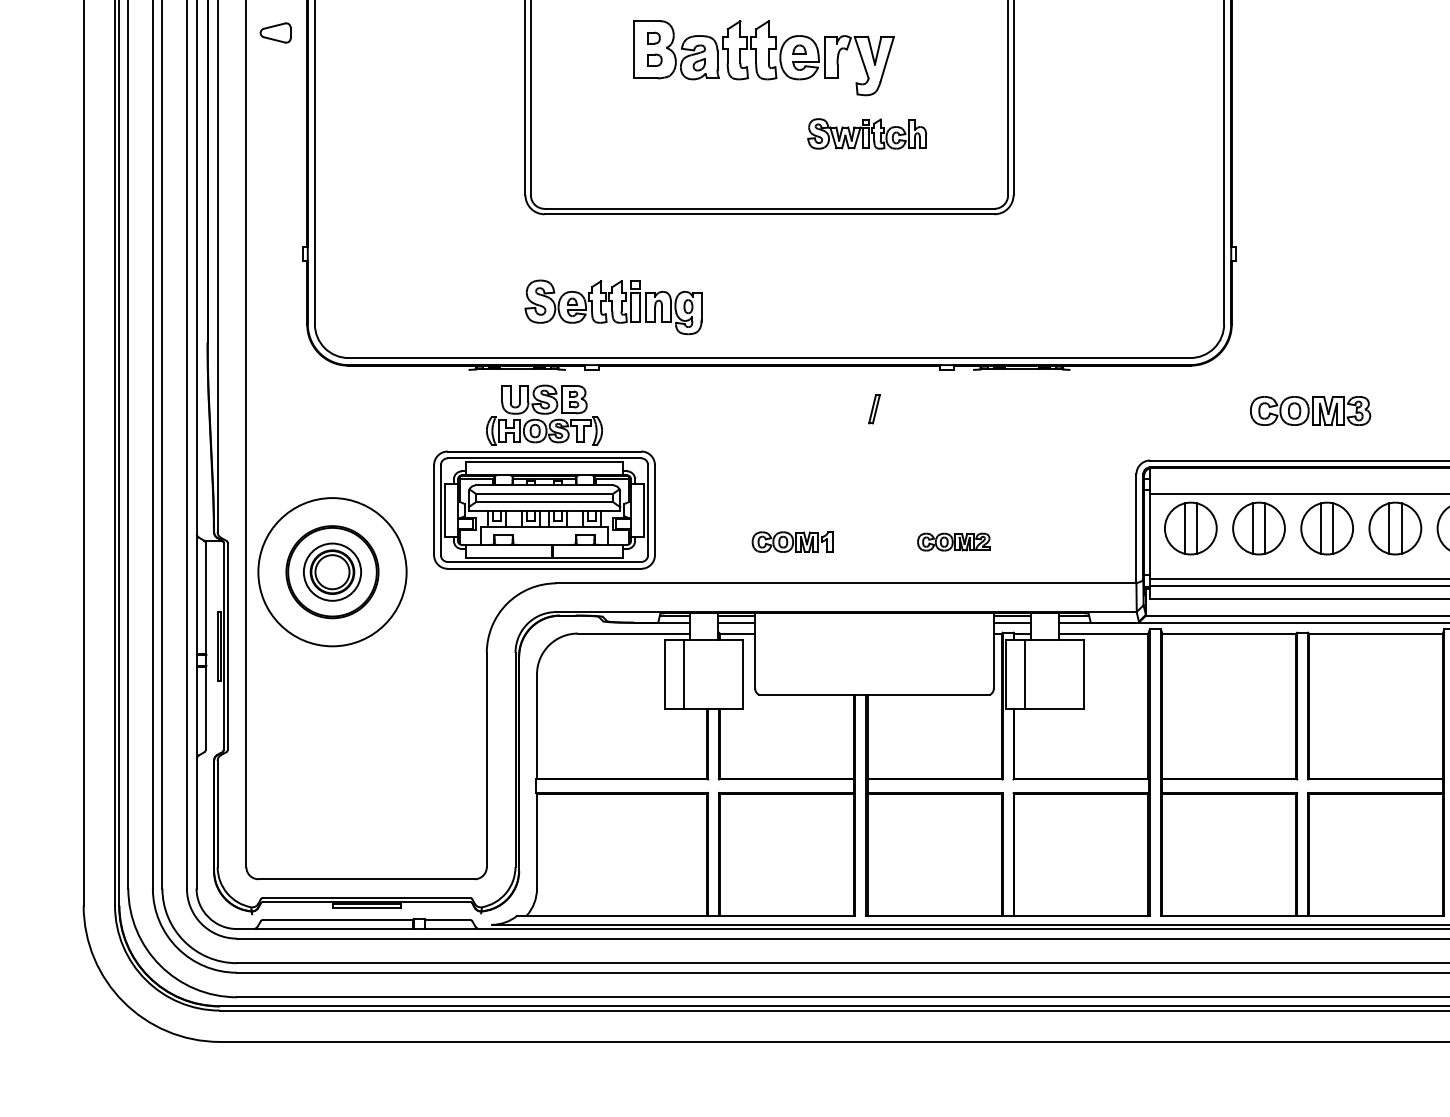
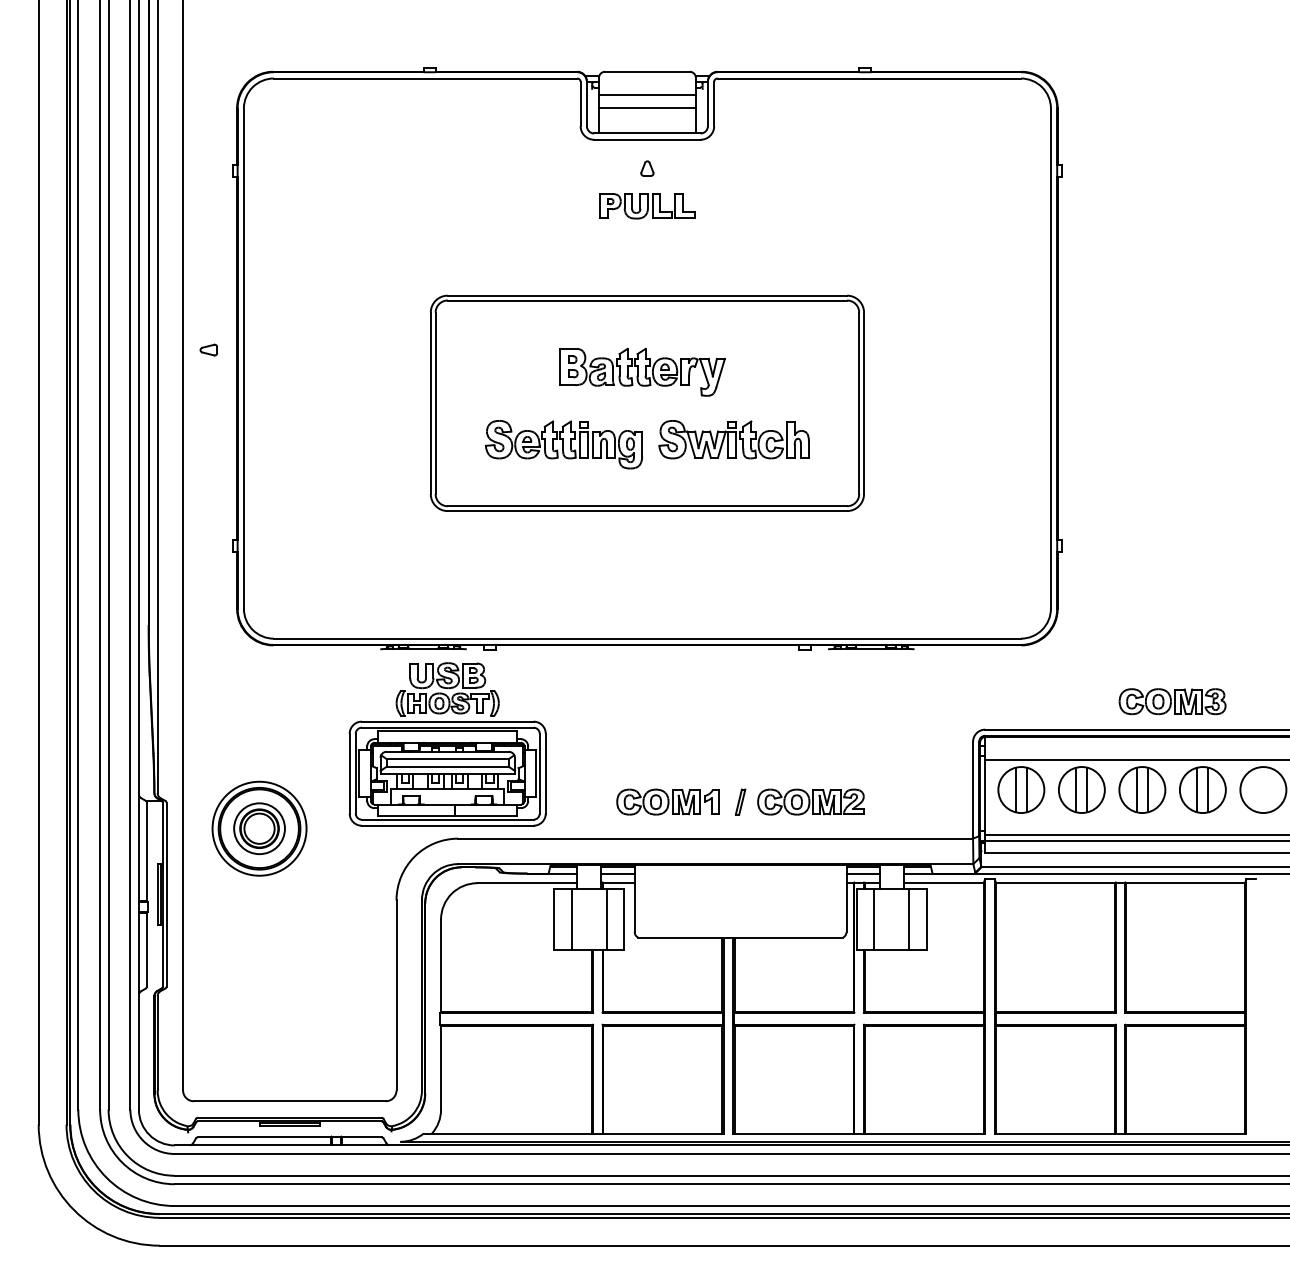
part: (274, 32) -> (208, 349), size x0.62
part: (763, 57) -> (642, 371), size x0.71
part: (866, 133) -> (733, 439), size x1.43
part: (612, 307) -> (563, 444), moved
part: (874, 408) -> (740, 801), moved
part: (1310, 410) -> (1172, 701), moved
part: (792, 541) -> (667, 801), size x1.43
part: (953, 541) -> (810, 801), size x1.67
circle: (332, 571) -> (259, 828), size x0.71
line: (723, 674) -> (606, 919), added
line: (1064, 674) -> (909, 919), added

